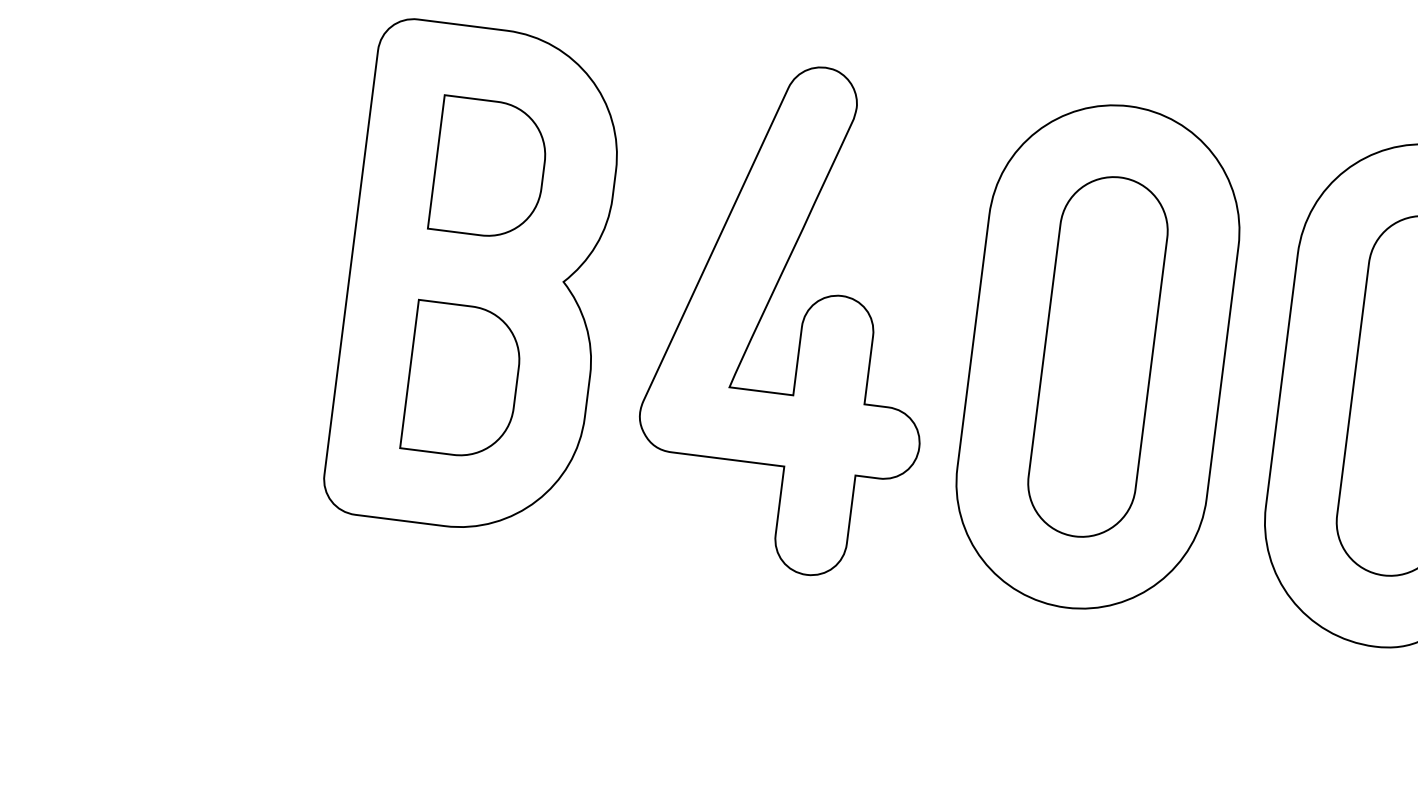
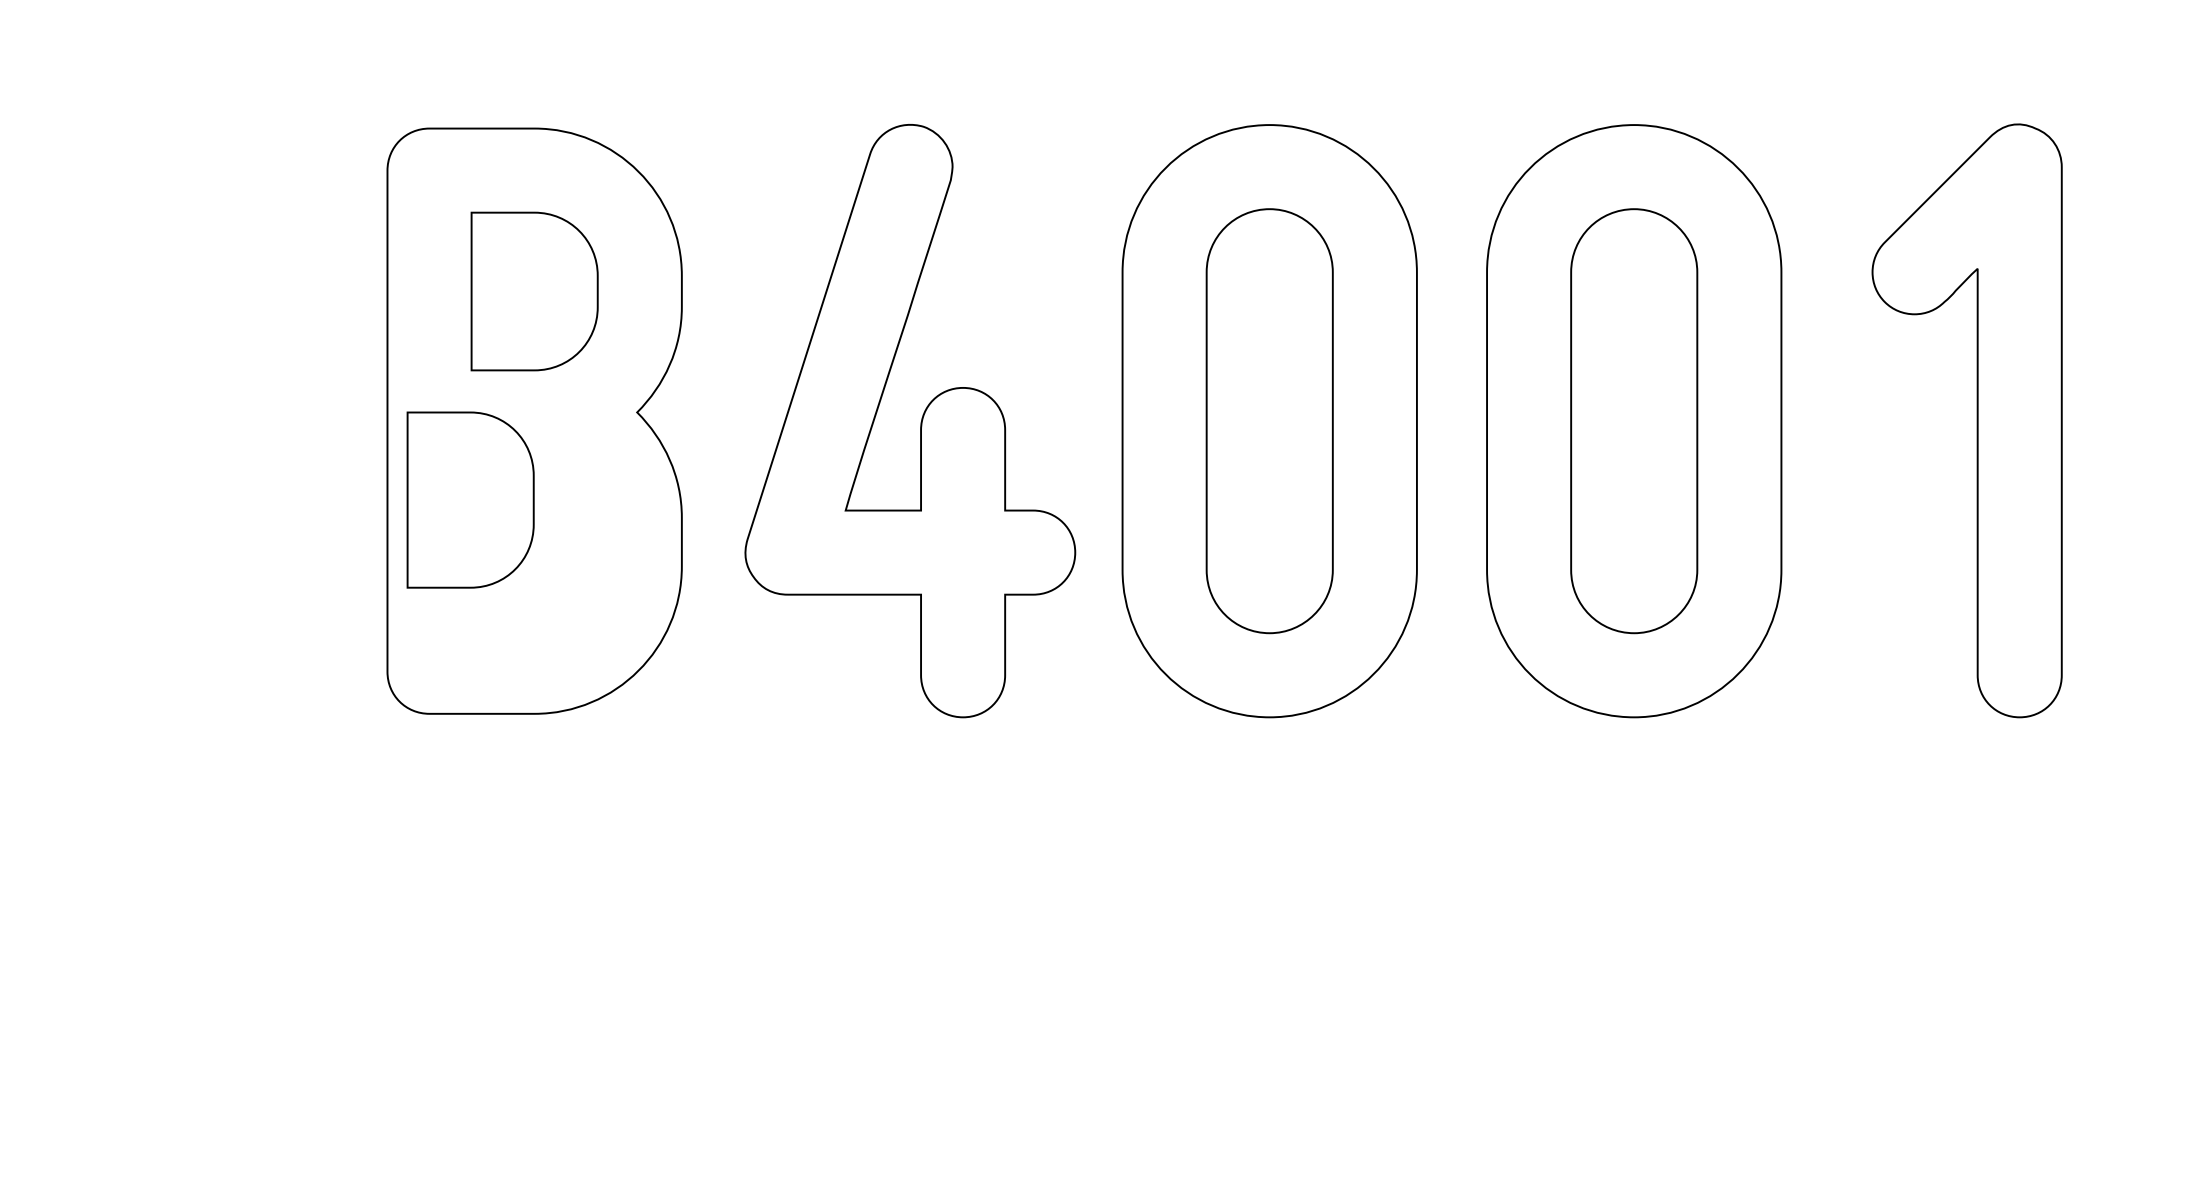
part: (462, 380) -> (470, 499), moved

